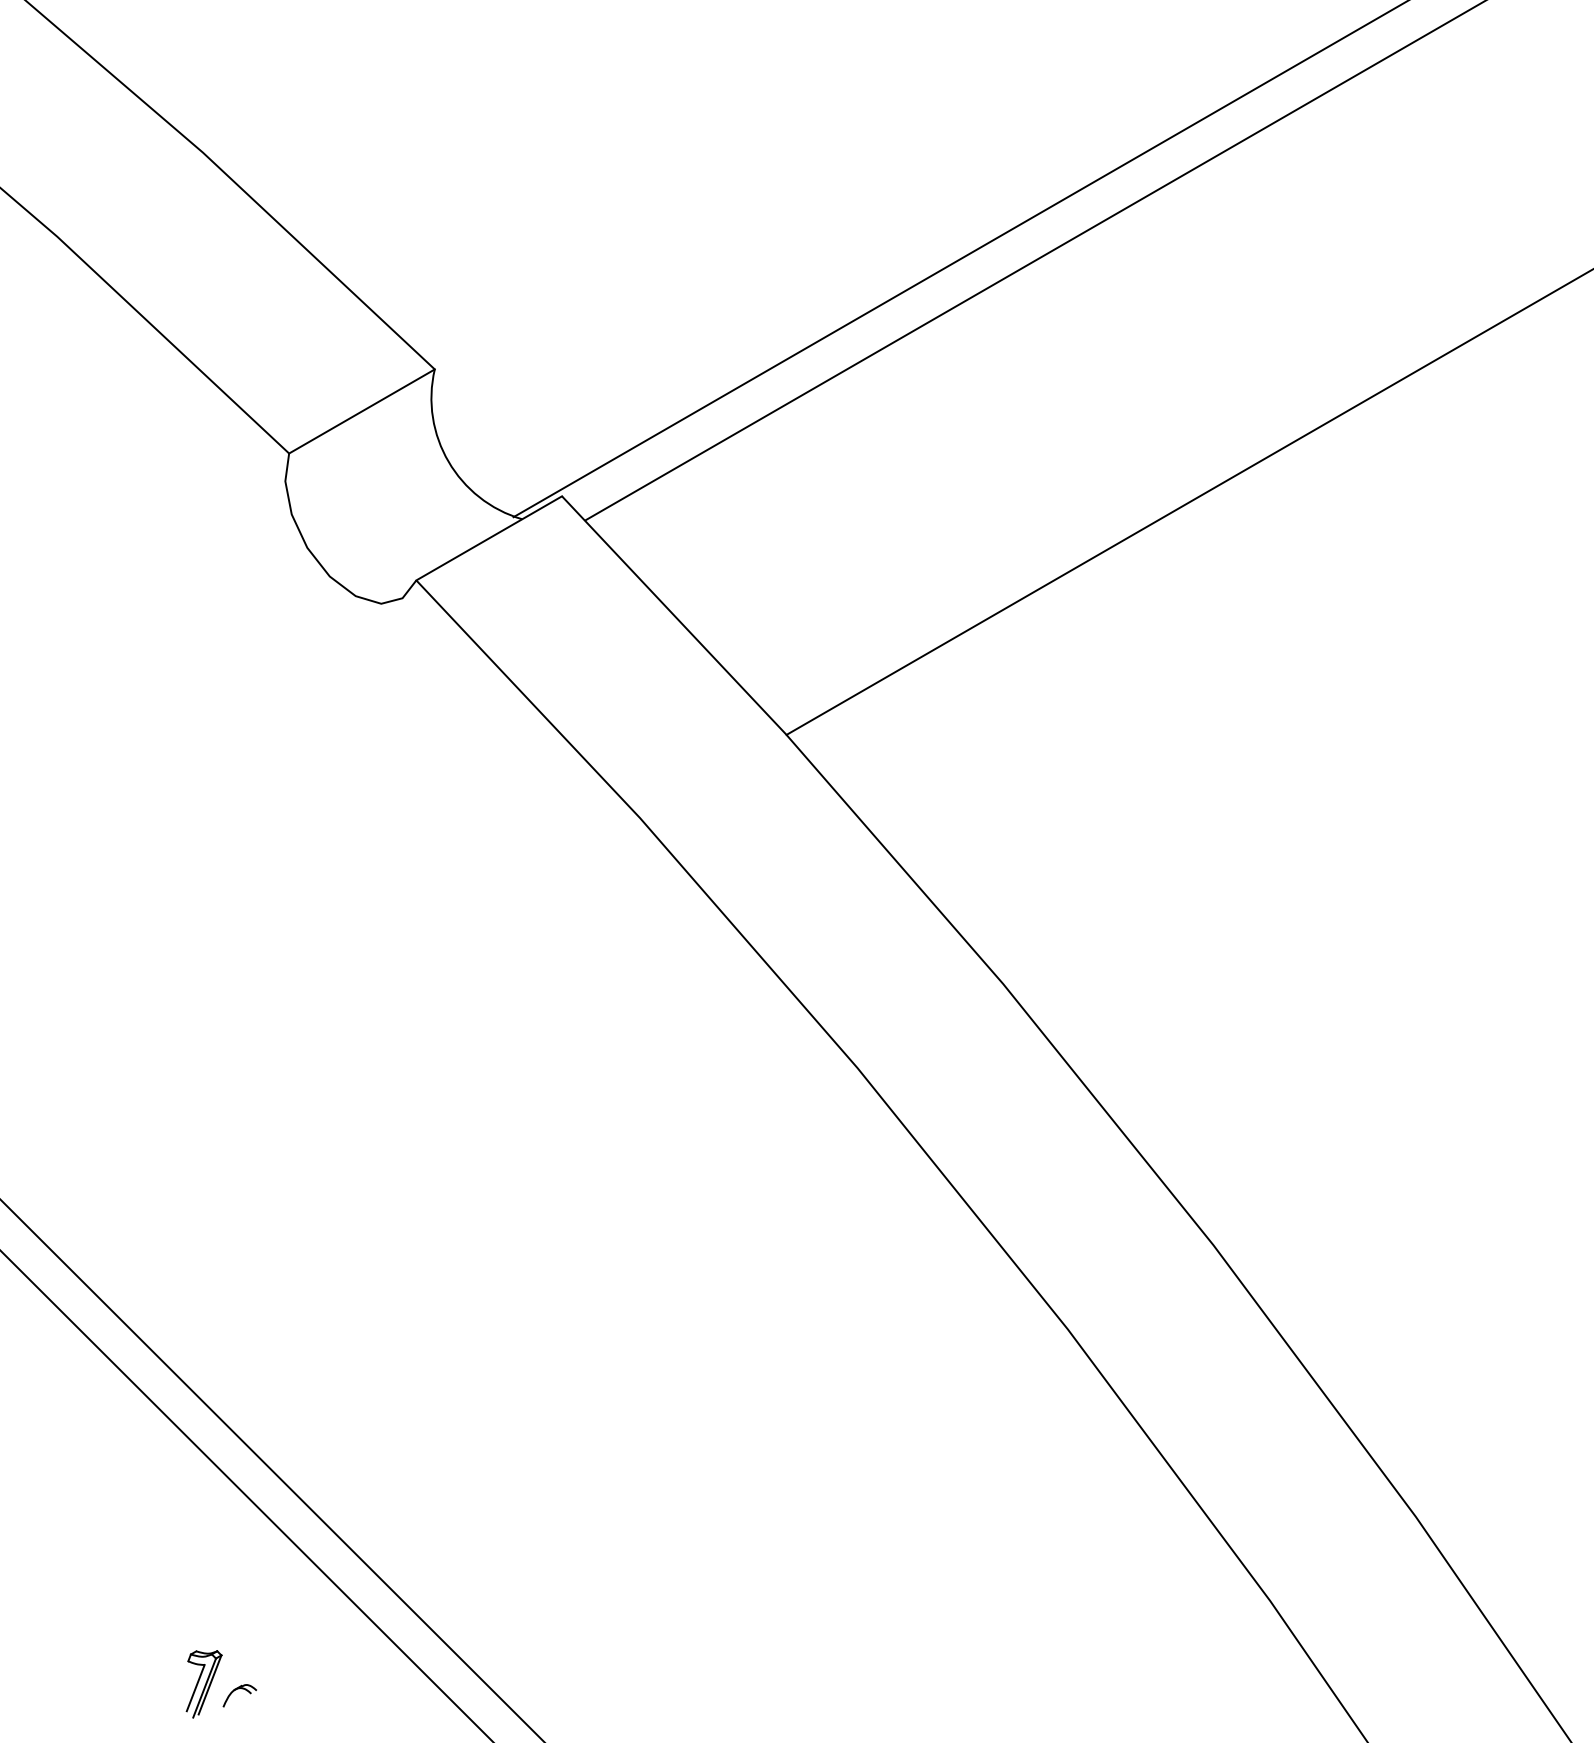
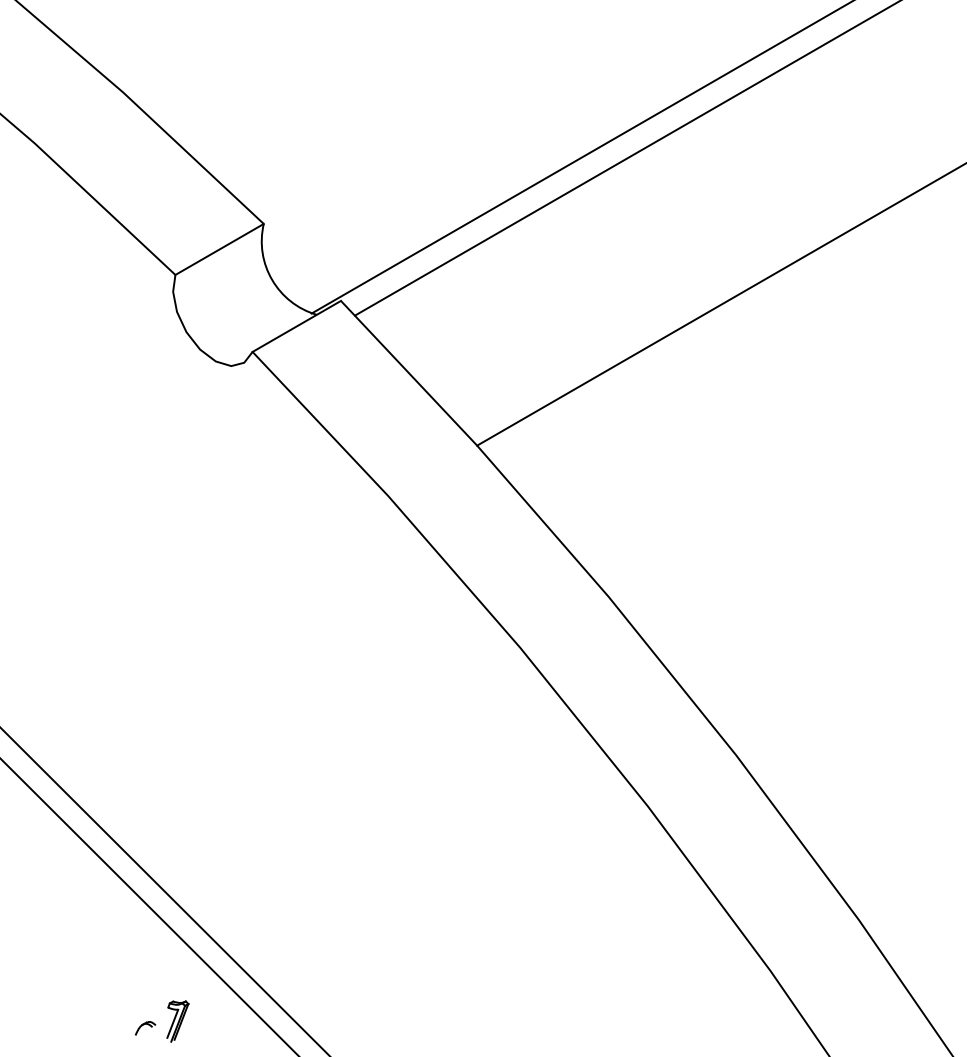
part: (203, 1684) -> (177, 1021), moved

